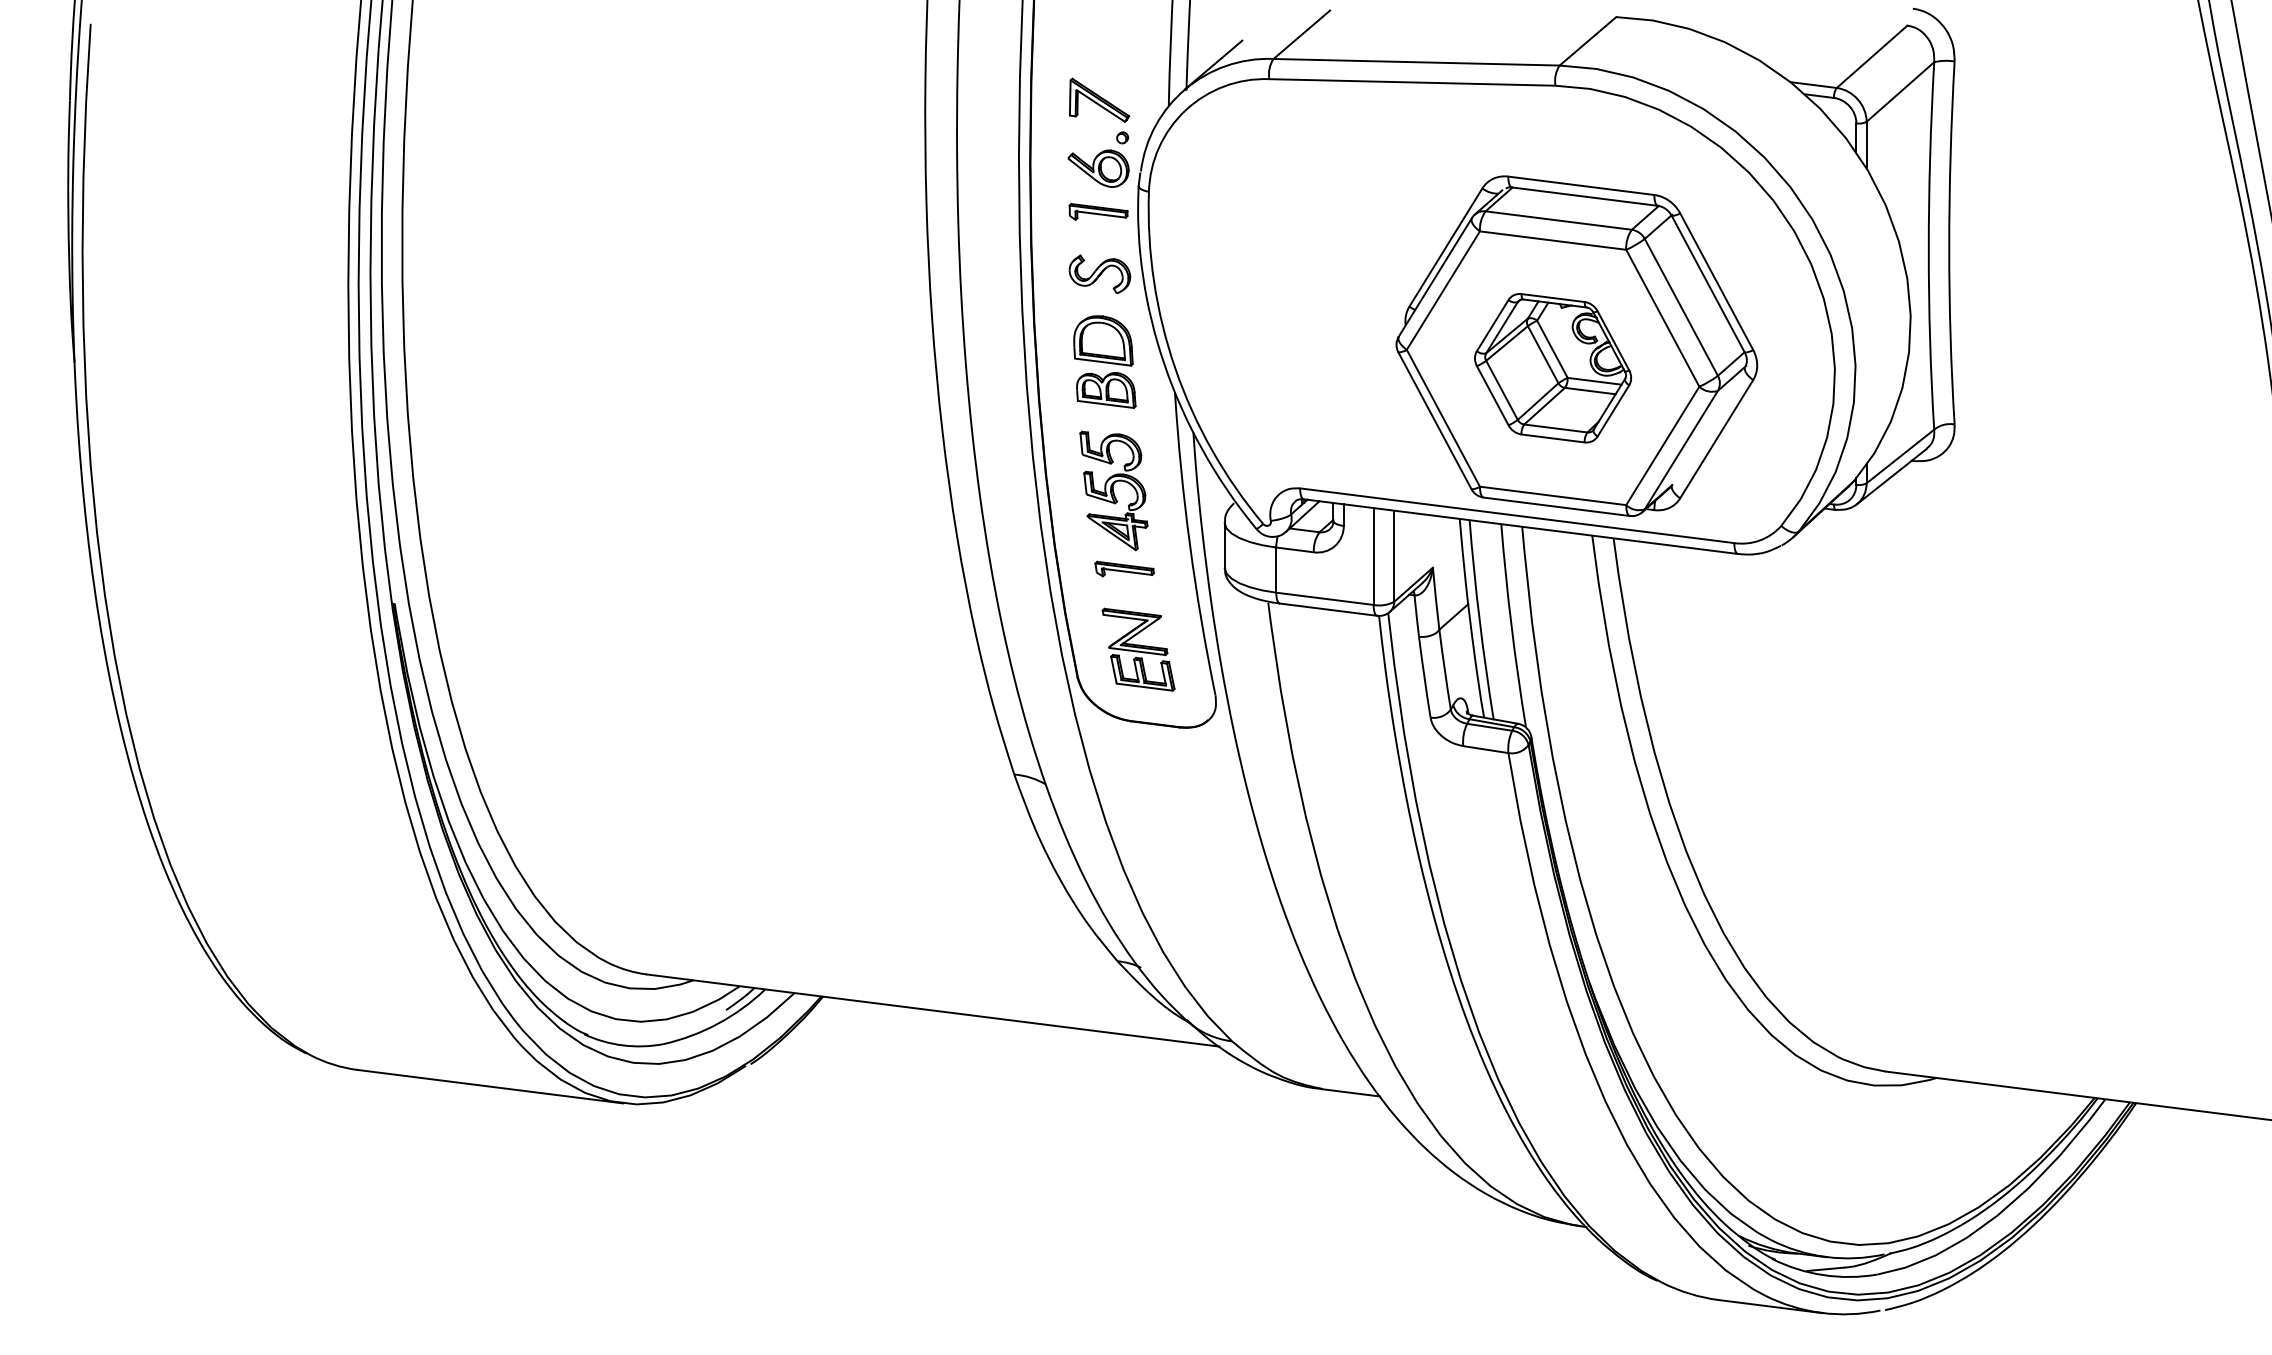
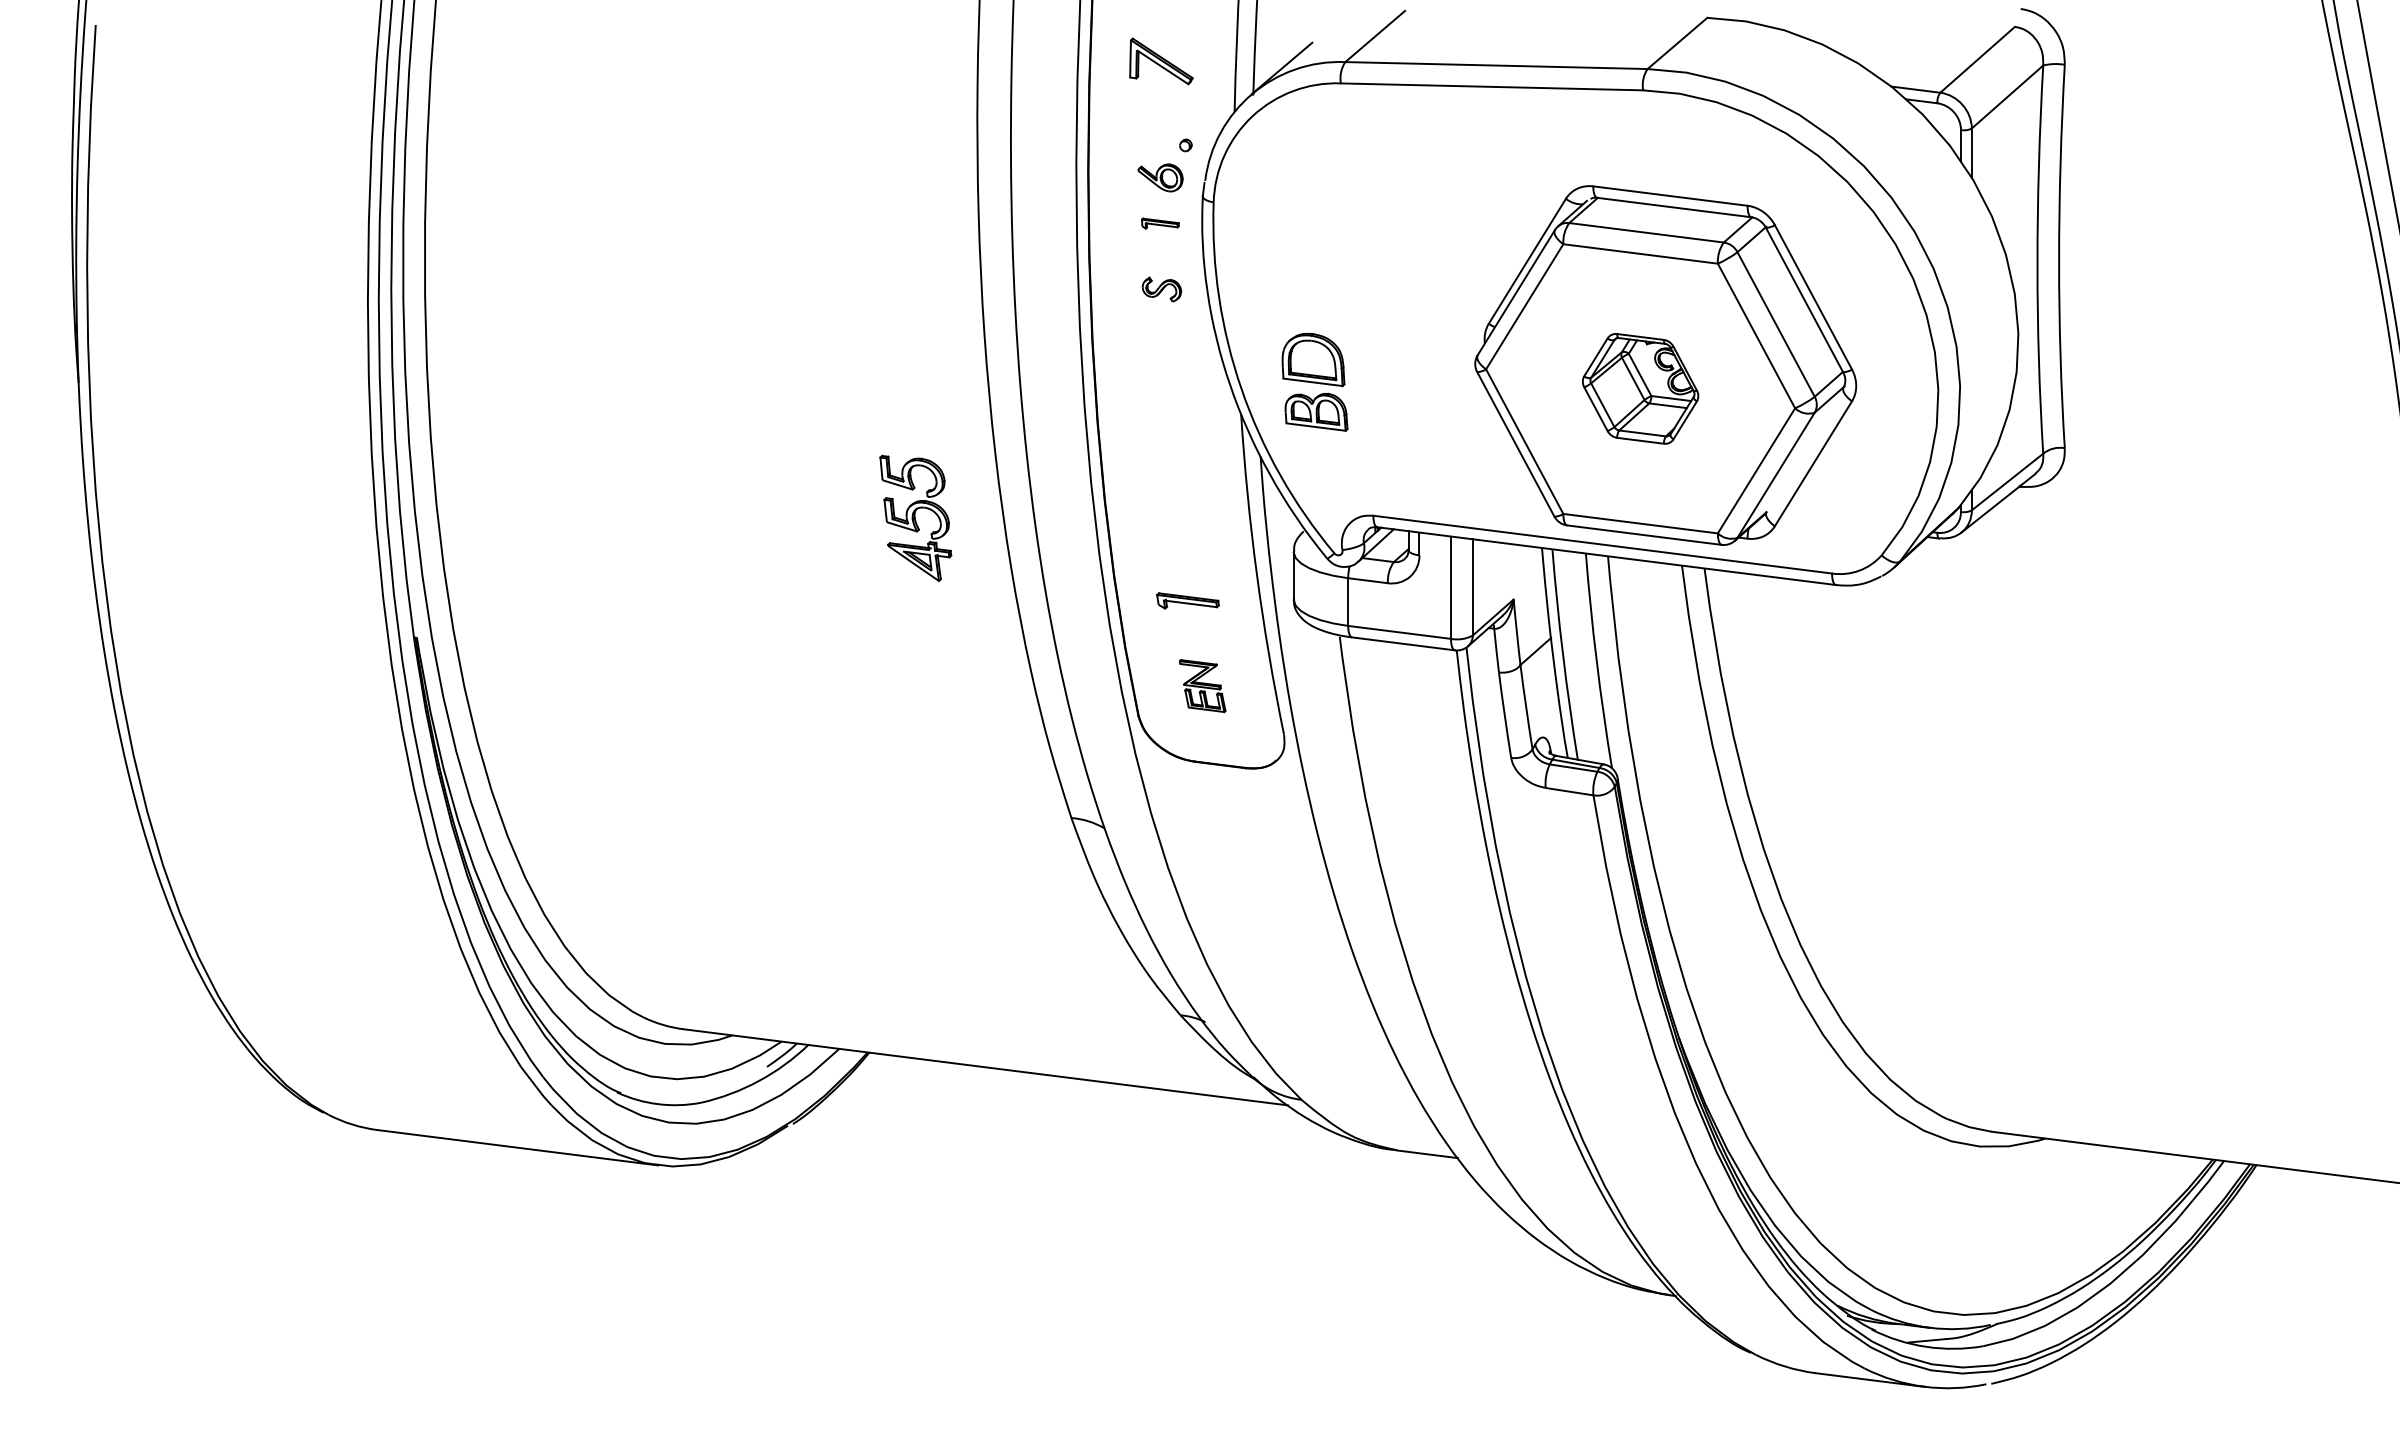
part: (1099, 99) -> (1161, 60), moved
part: (1098, 168) -> (1160, 177), size x0.7
part: (1098, 211) -> (1160, 223), size x0.6
part: (1099, 274) -> (1161, 289), size x0.6
part: (1104, 361) -> (1314, 381), moved
part: (1552, 368) -> (1639, 389), size x0.7
part: (1113, 490) -> (915, 517), moved
part: (1138, 649) -> (1202, 685), size x0.6

